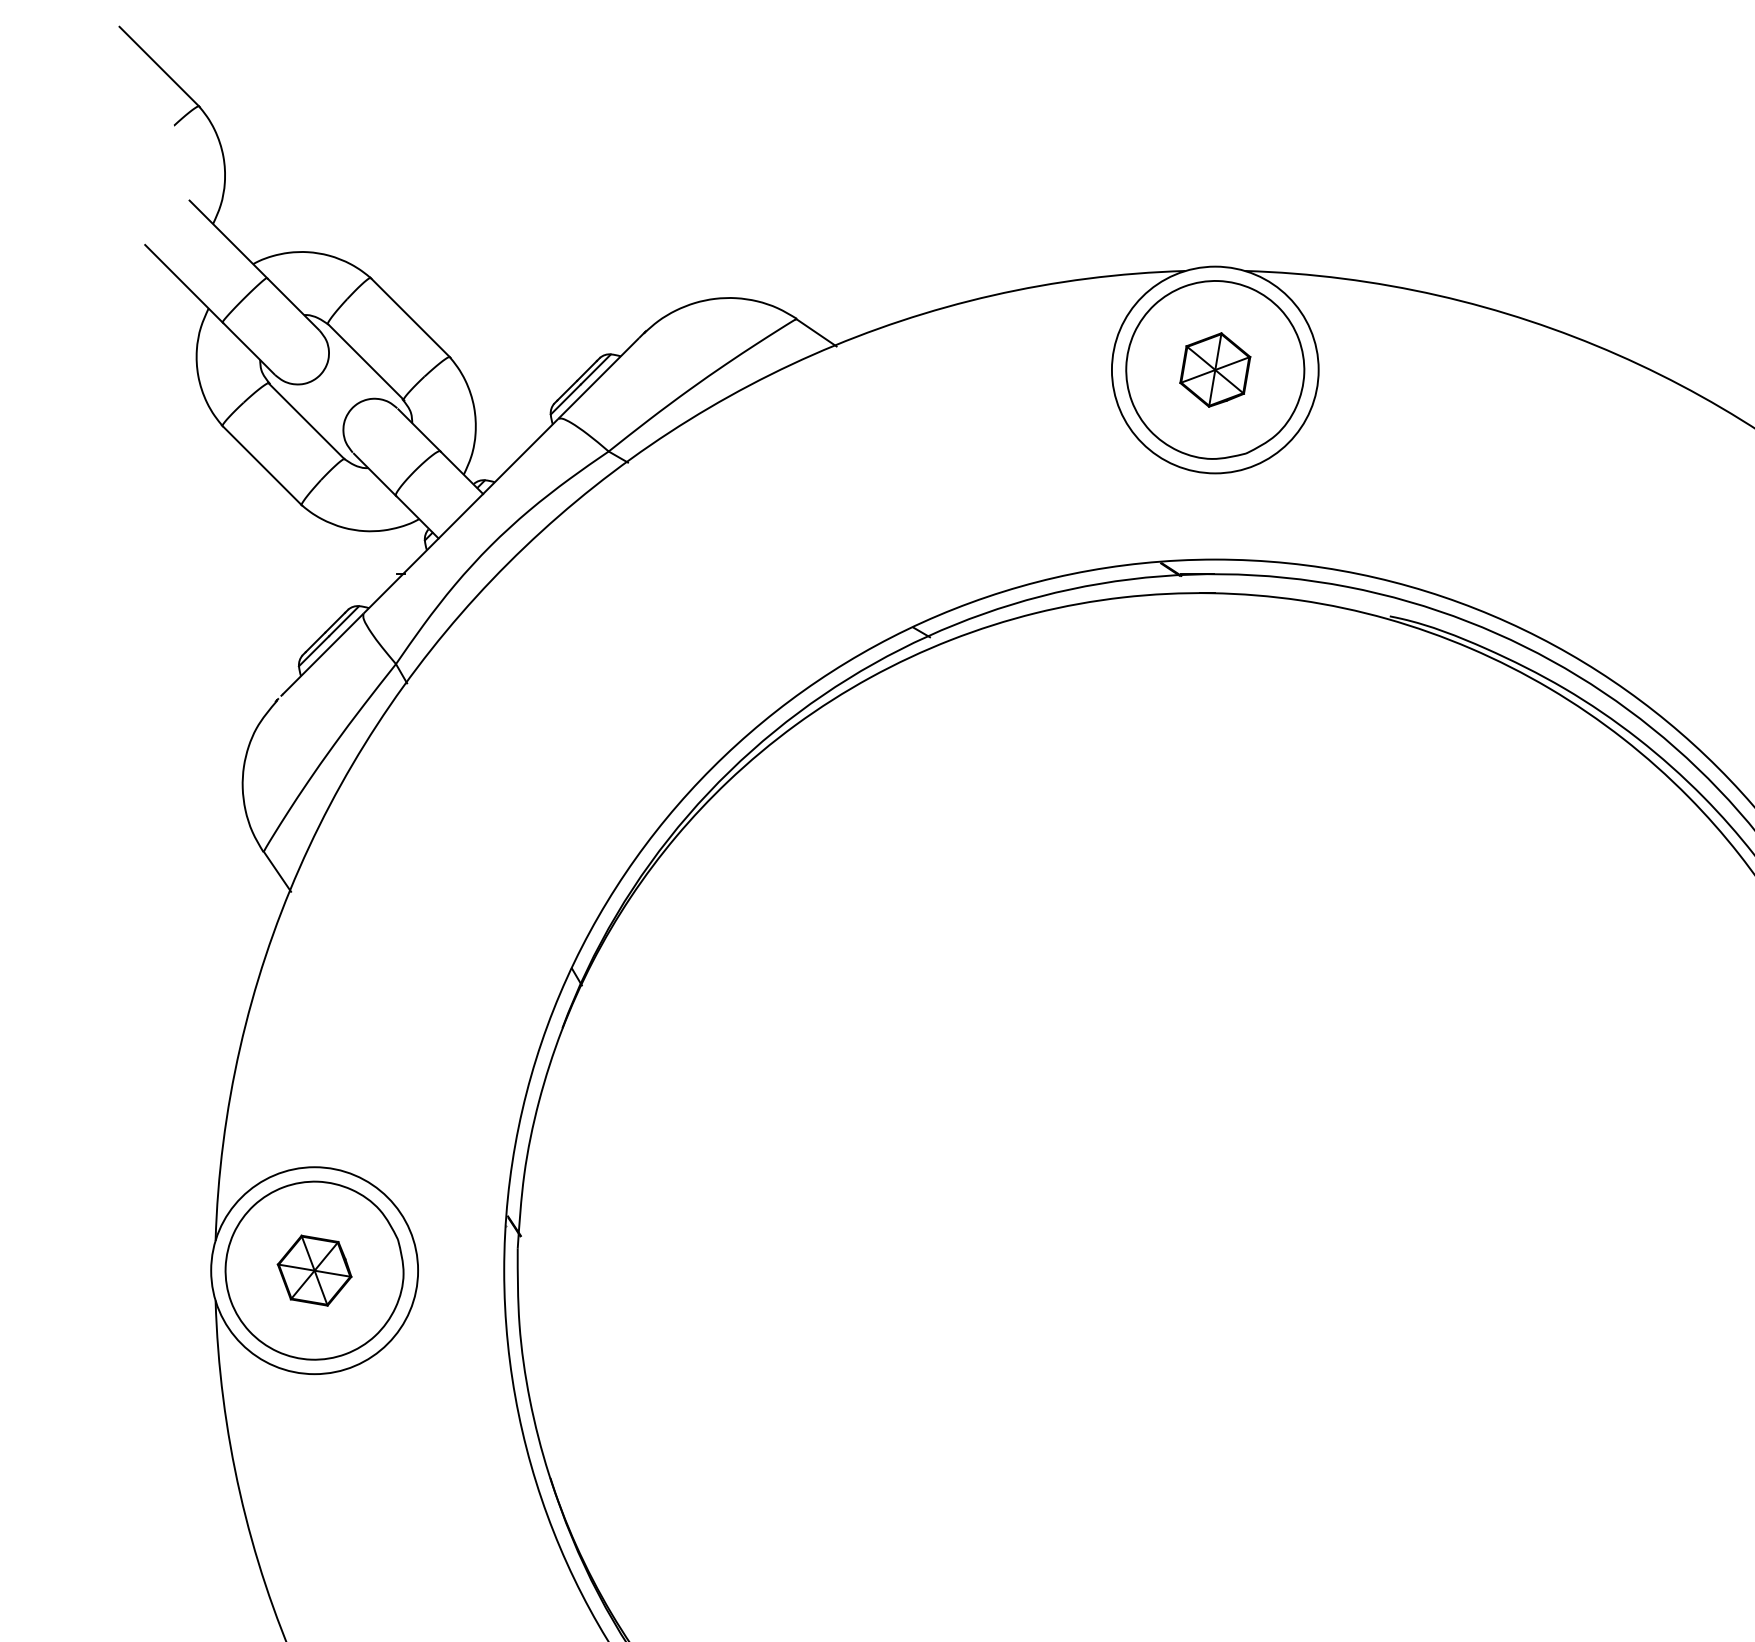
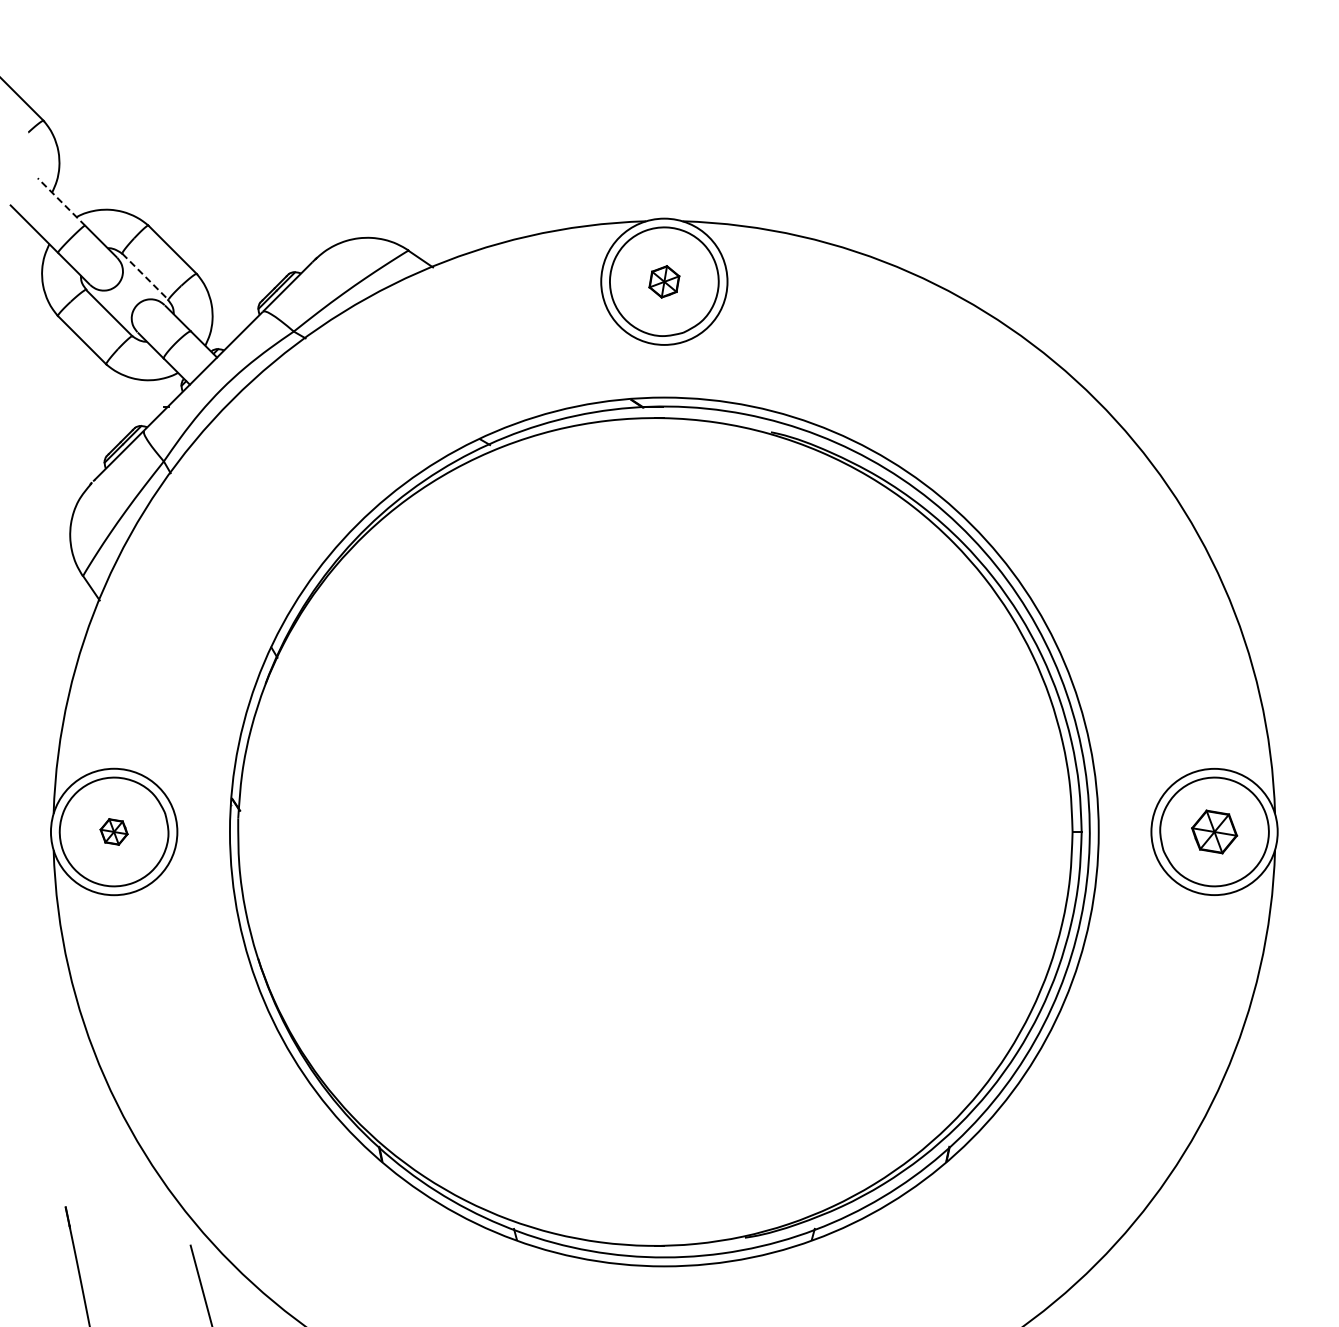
line: (228, 240) -> (61, 202), solid -> dashed
line: (365, 362) -> (145, 277), solid -> dashed
part: (1215, 369) -> (664, 281), size x0.7
part: (313, 1269) -> (113, 831), size x0.6

